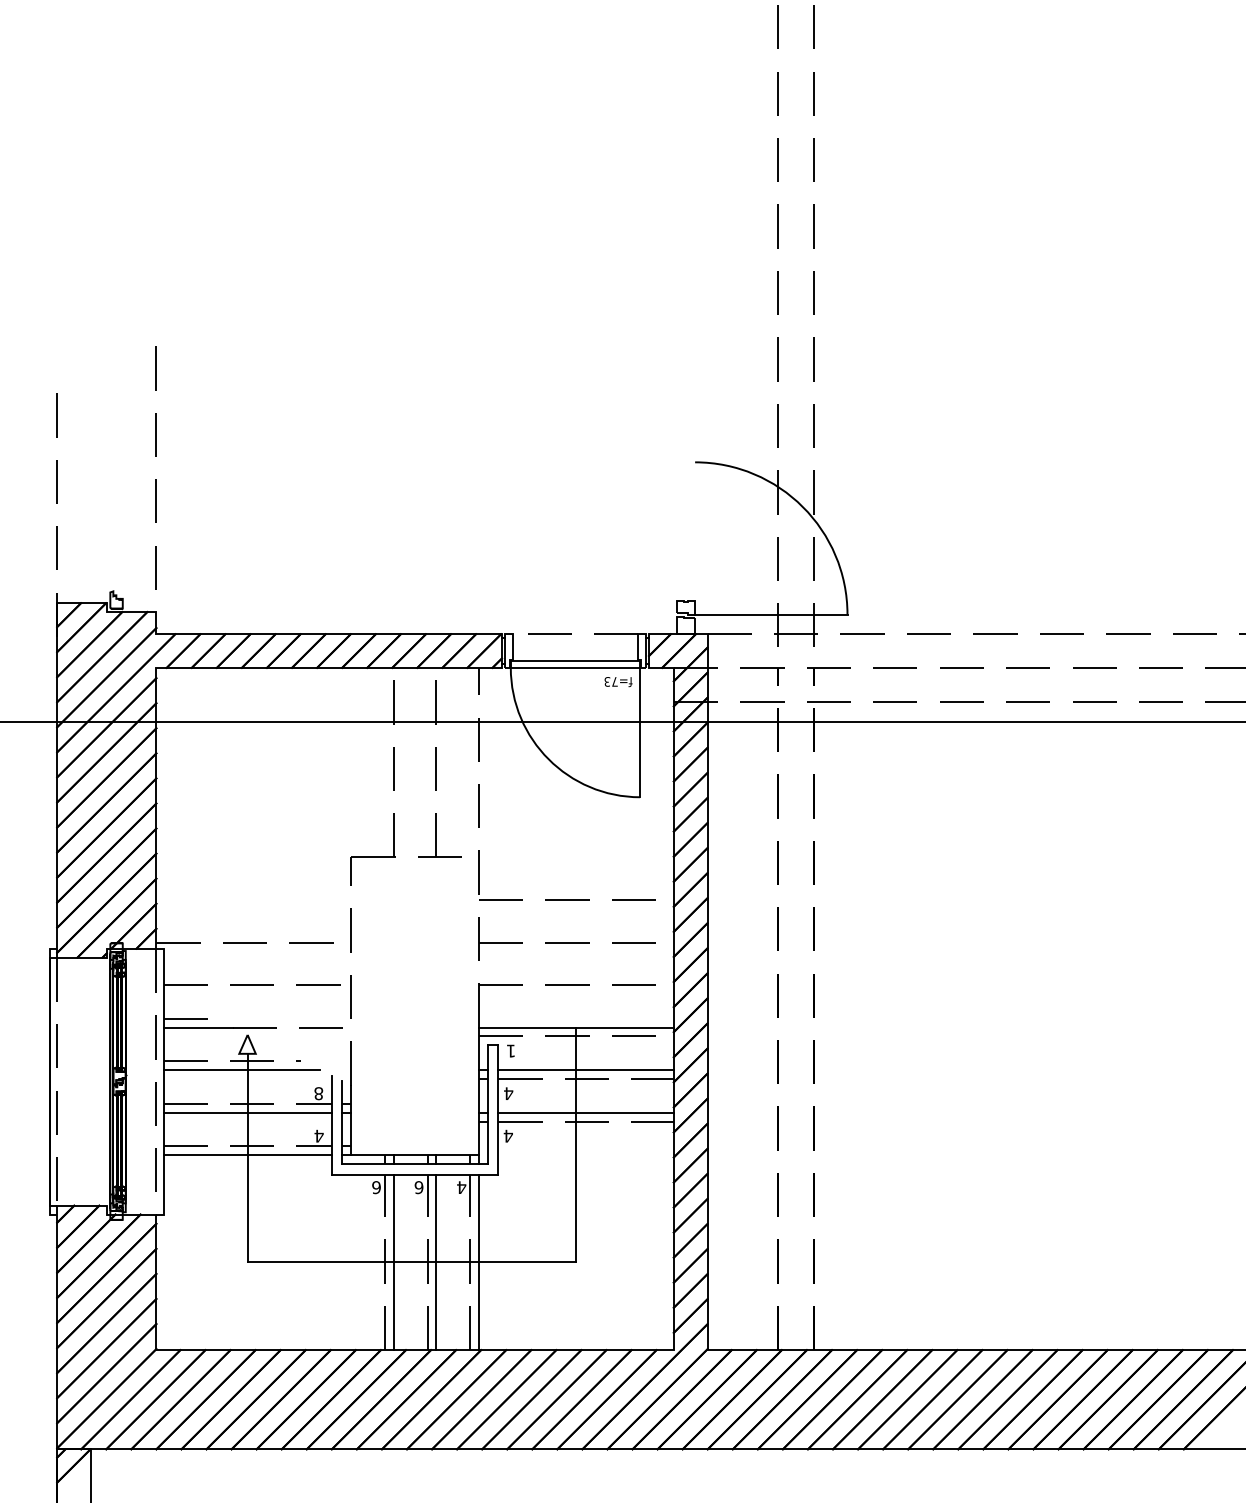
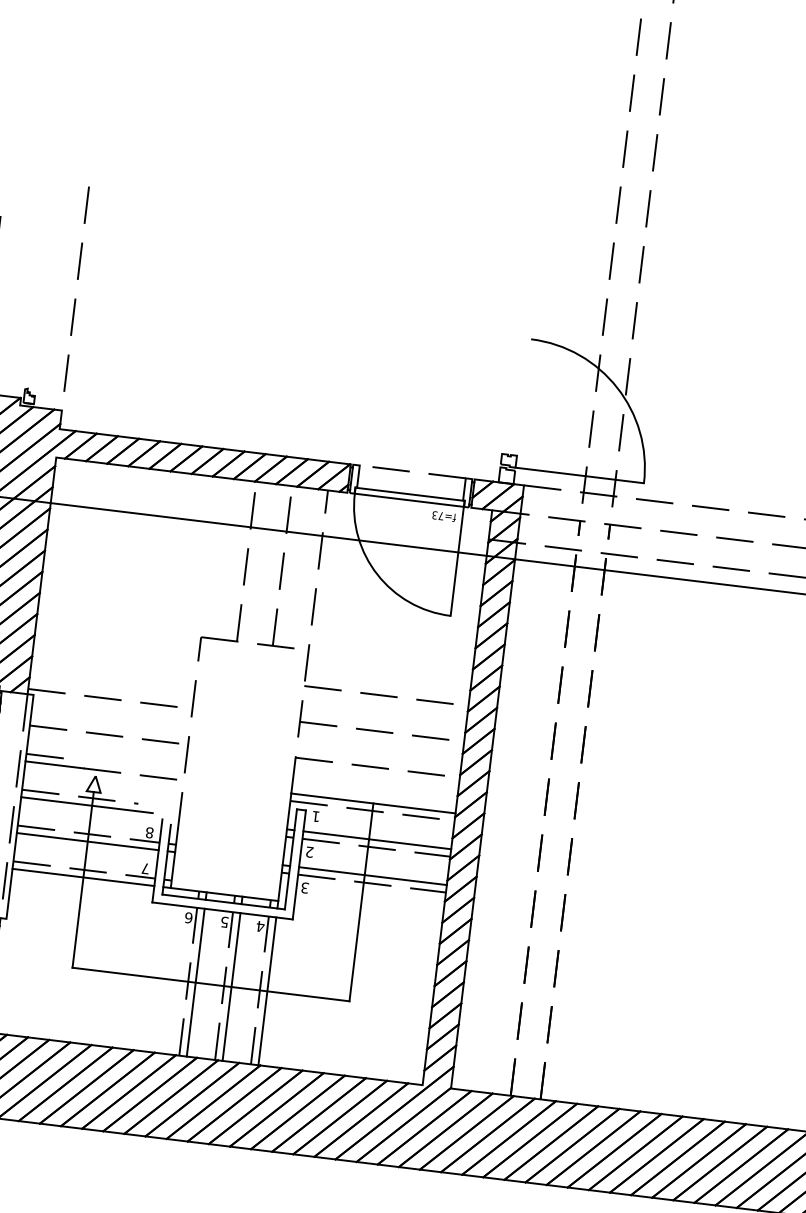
text: (508, 1093) -> (309, 852), 4 -> 2
text: (318, 1135) -> (145, 868), 4 -> 7
text: (507, 1135) -> (304, 887), 4 -> 3
text: (418, 1187) -> (224, 922), 6 -> 5

